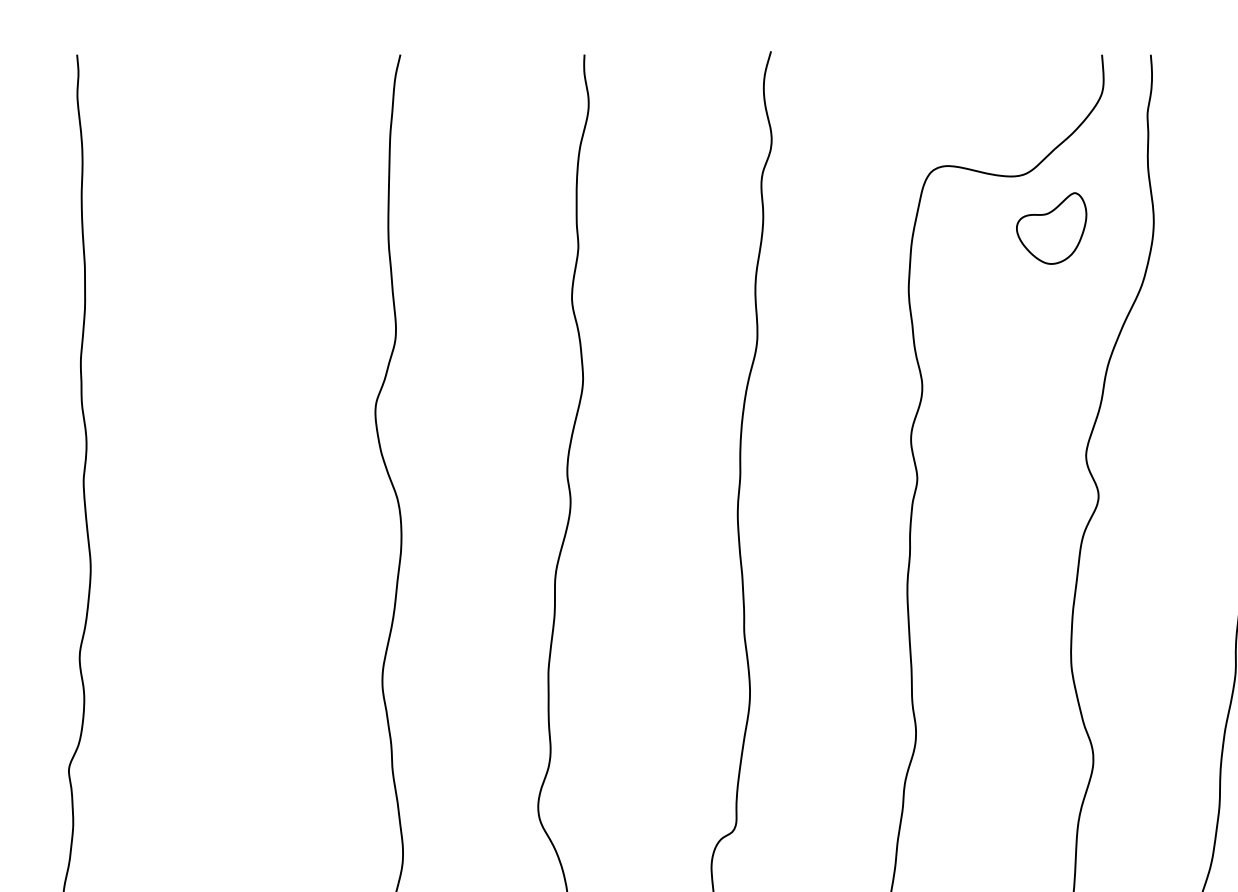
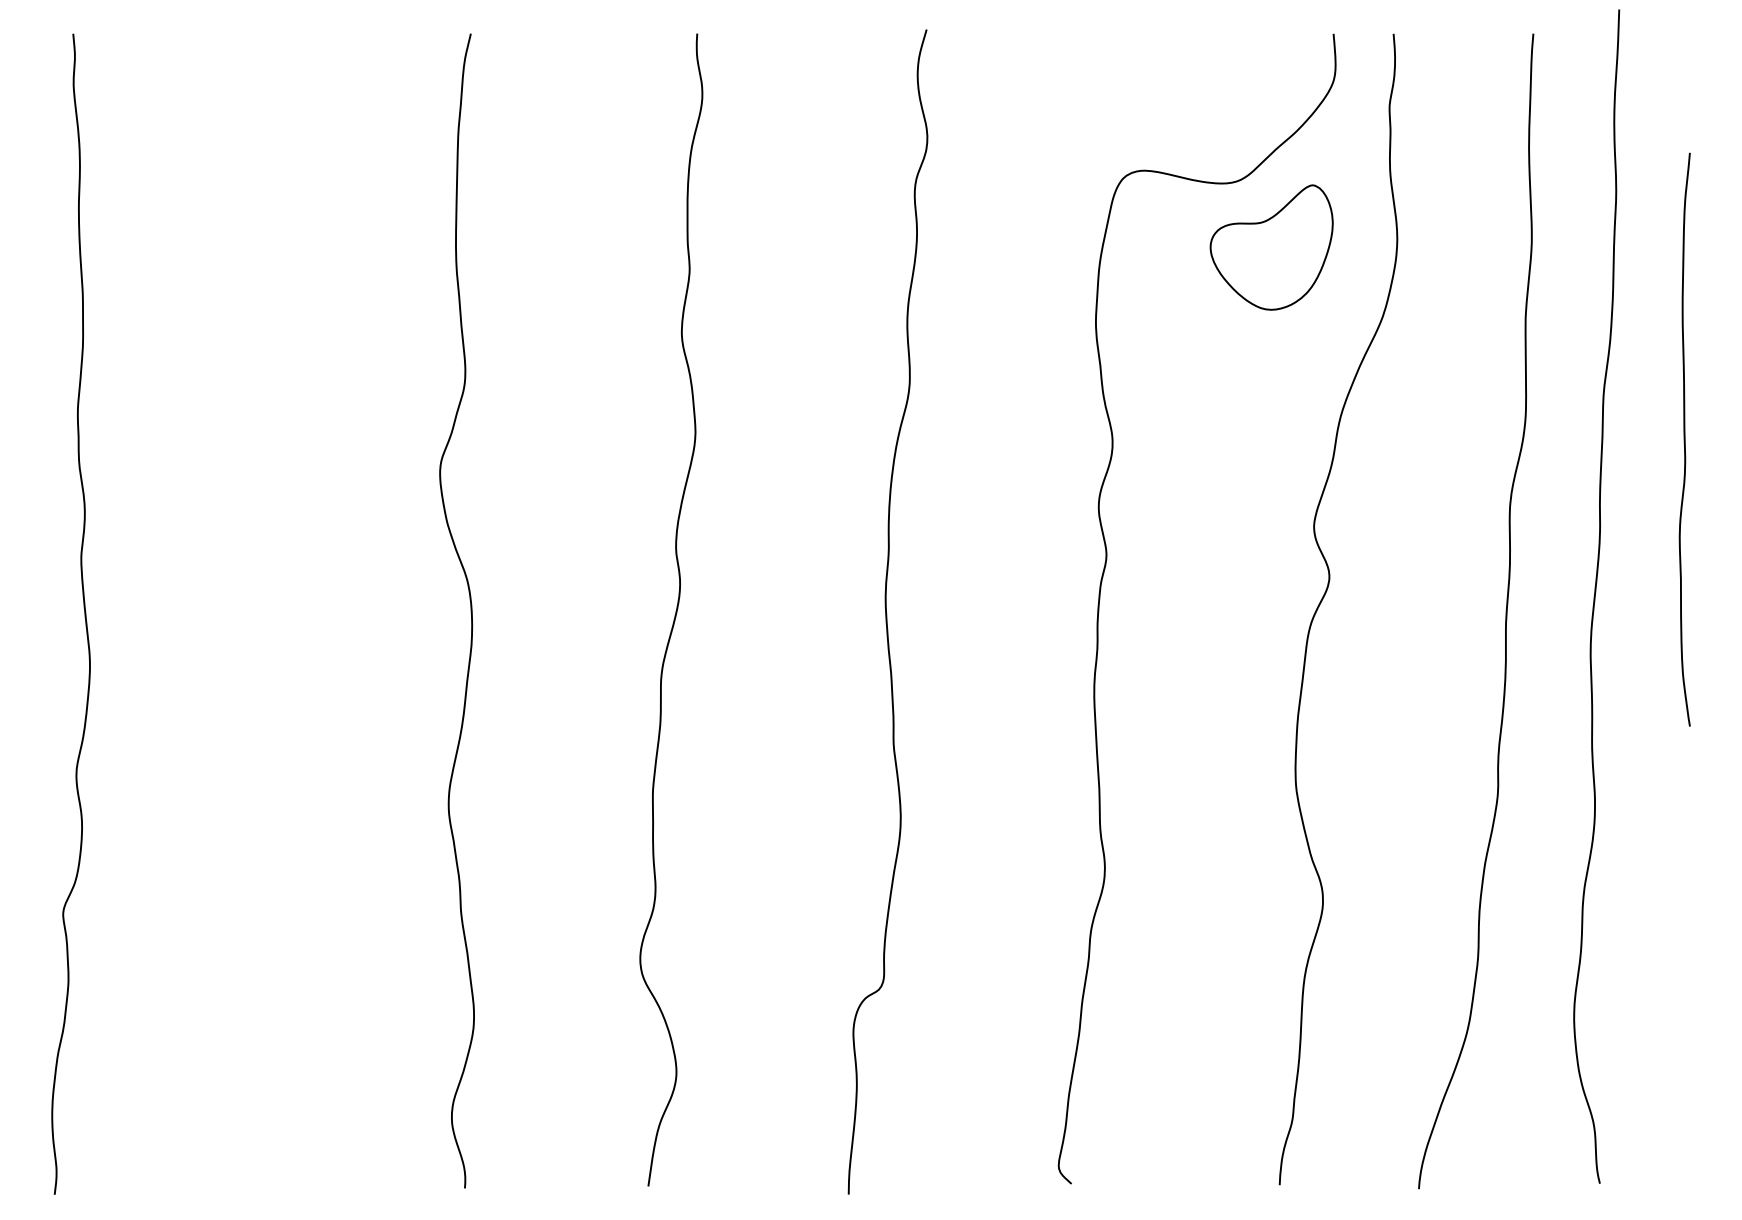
part: (1051, 228) -> (1271, 247), size x1.43

